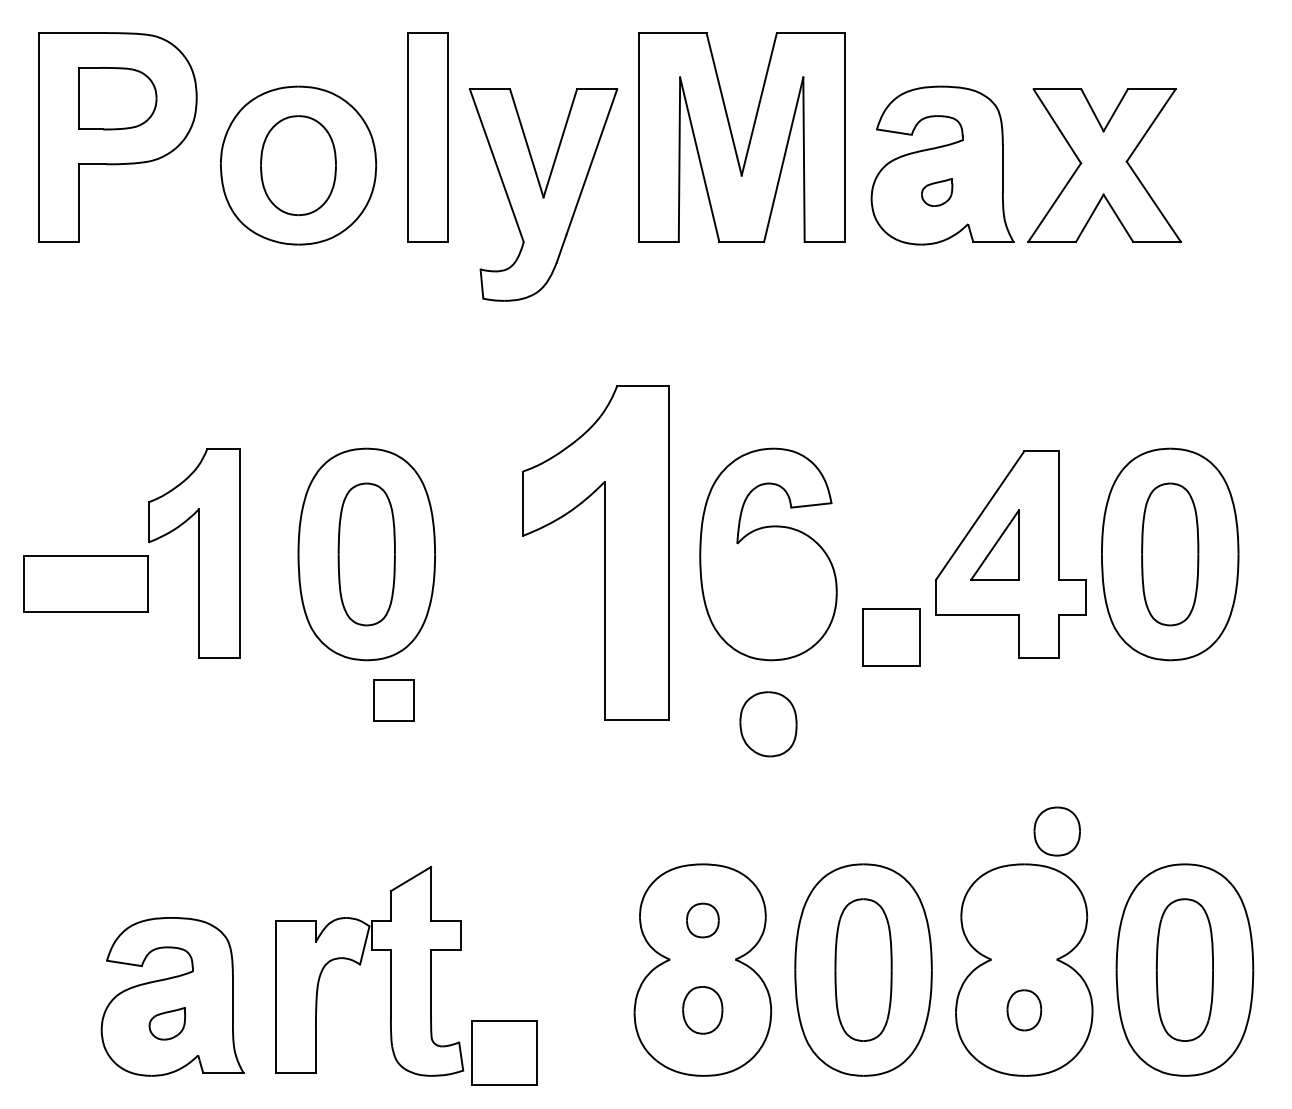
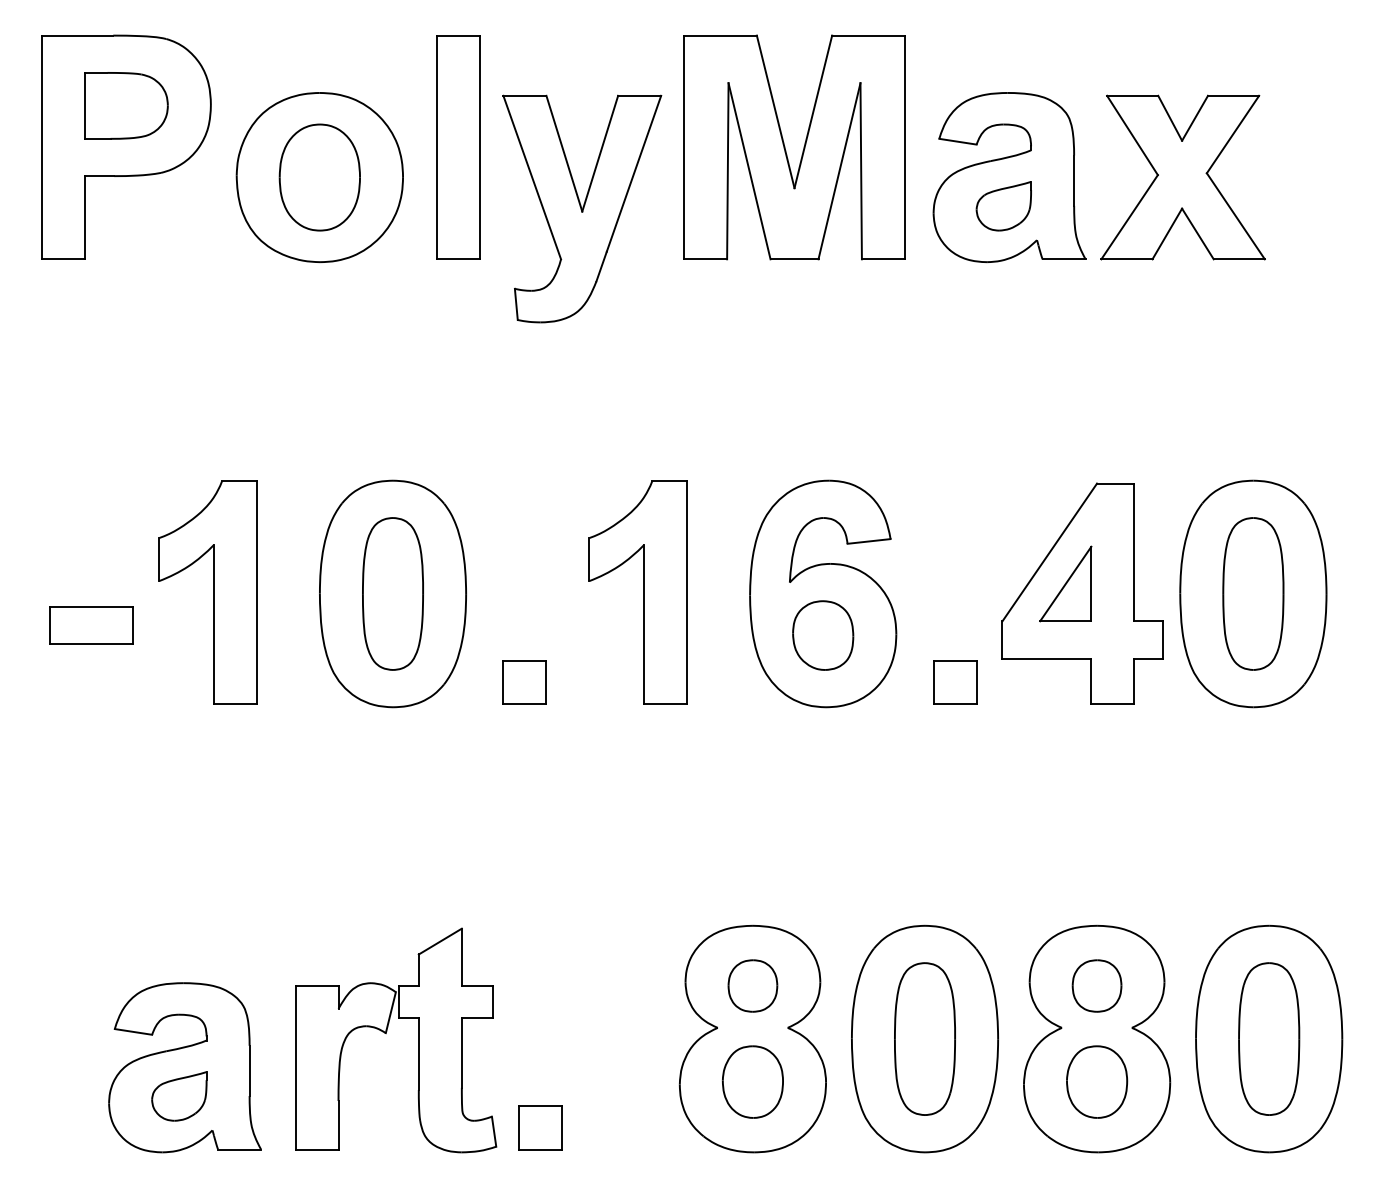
part: (936, 192) -> (1003, 206), size x1.67
part: (595, 553) -> (637, 592), size x0.62
part: (85, 583) -> (91, 625), size x0.62
part: (891, 637) -> (954, 682), size x0.71
part: (393, 700) -> (524, 682), moved
part: (768, 724) -> (823, 635), moved
part: (1056, 831) -> (1096, 985), moved
part: (702, 920) -> (752, 985), size x1.43
part: (702, 1010) -> (752, 1082), size x1.43
part: (1024, 1010) -> (1097, 1082), size x1.67
part: (167, 1023) -> (179, 1096), size x1.43
part: (504, 1052) -> (540, 1127), size x0.62

